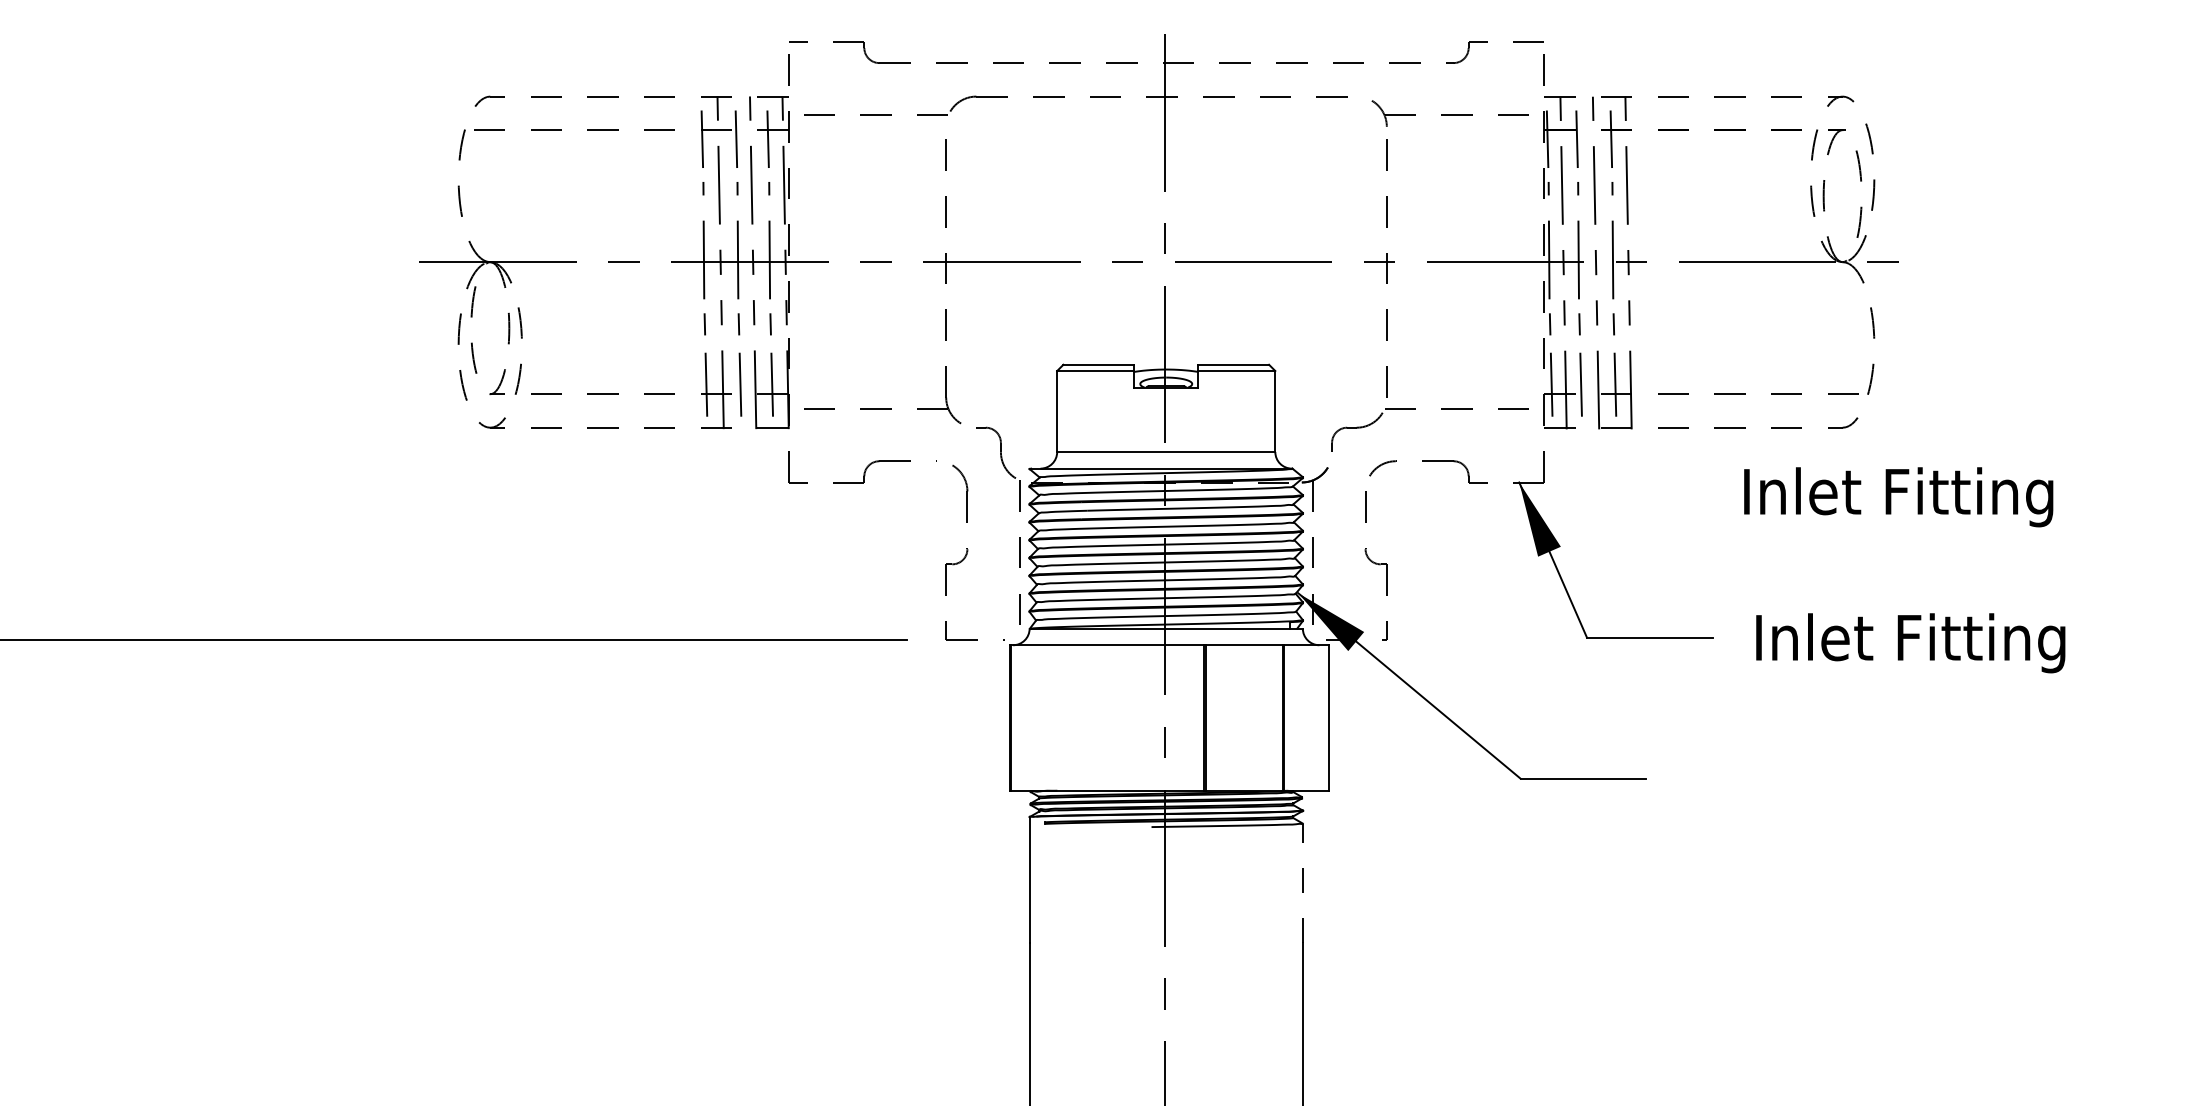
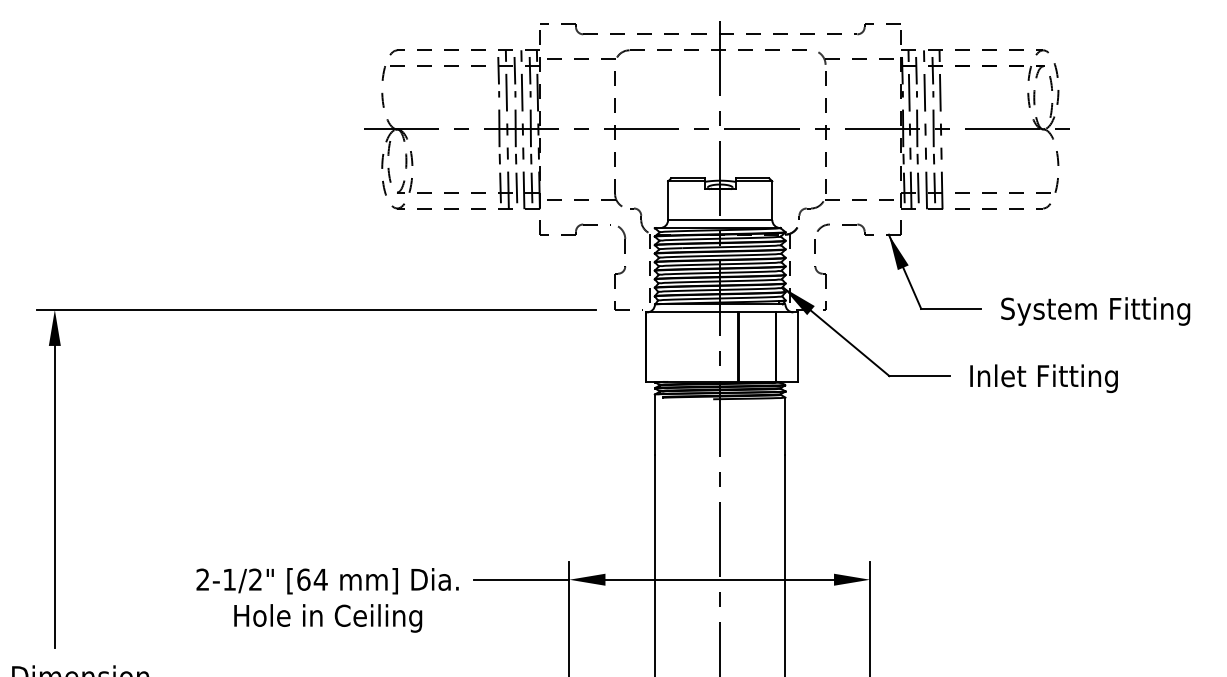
text: (1897, 496) -> (1043, 378), moved
text: (1951, 643) -> (1095, 311), Inlet Fitting -> System Fitting
line: (1302, 884) -> (785, 426), dashed -> solid

